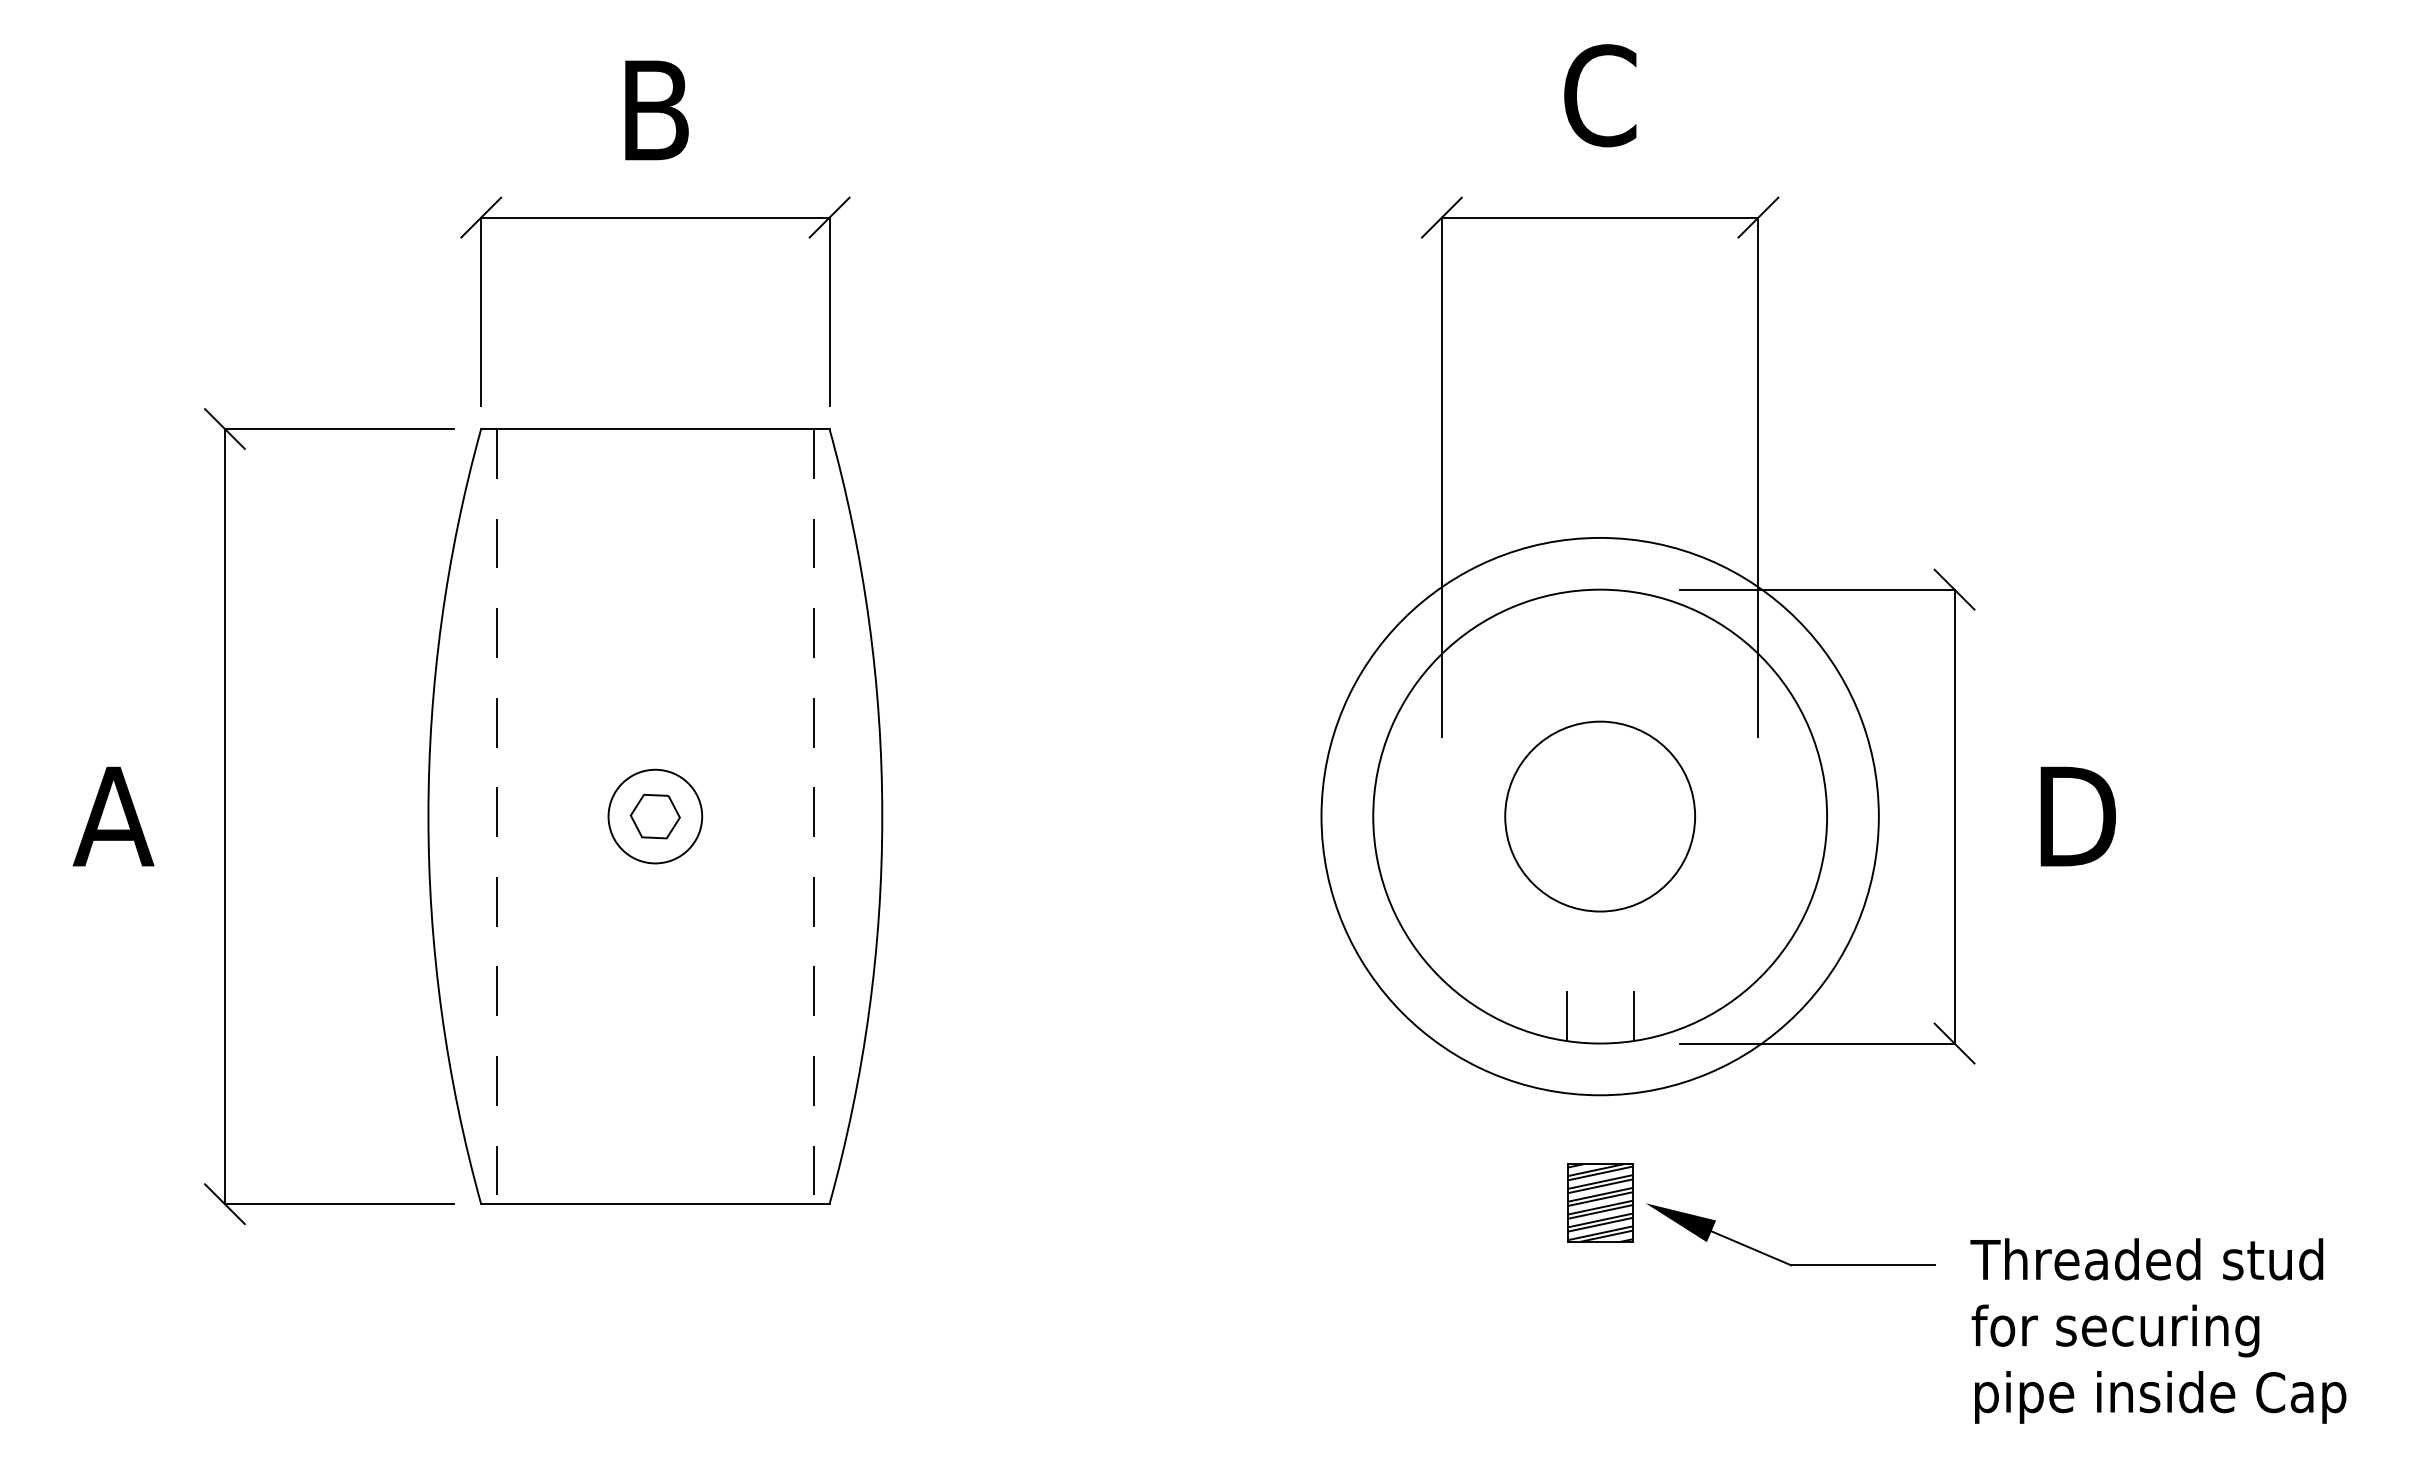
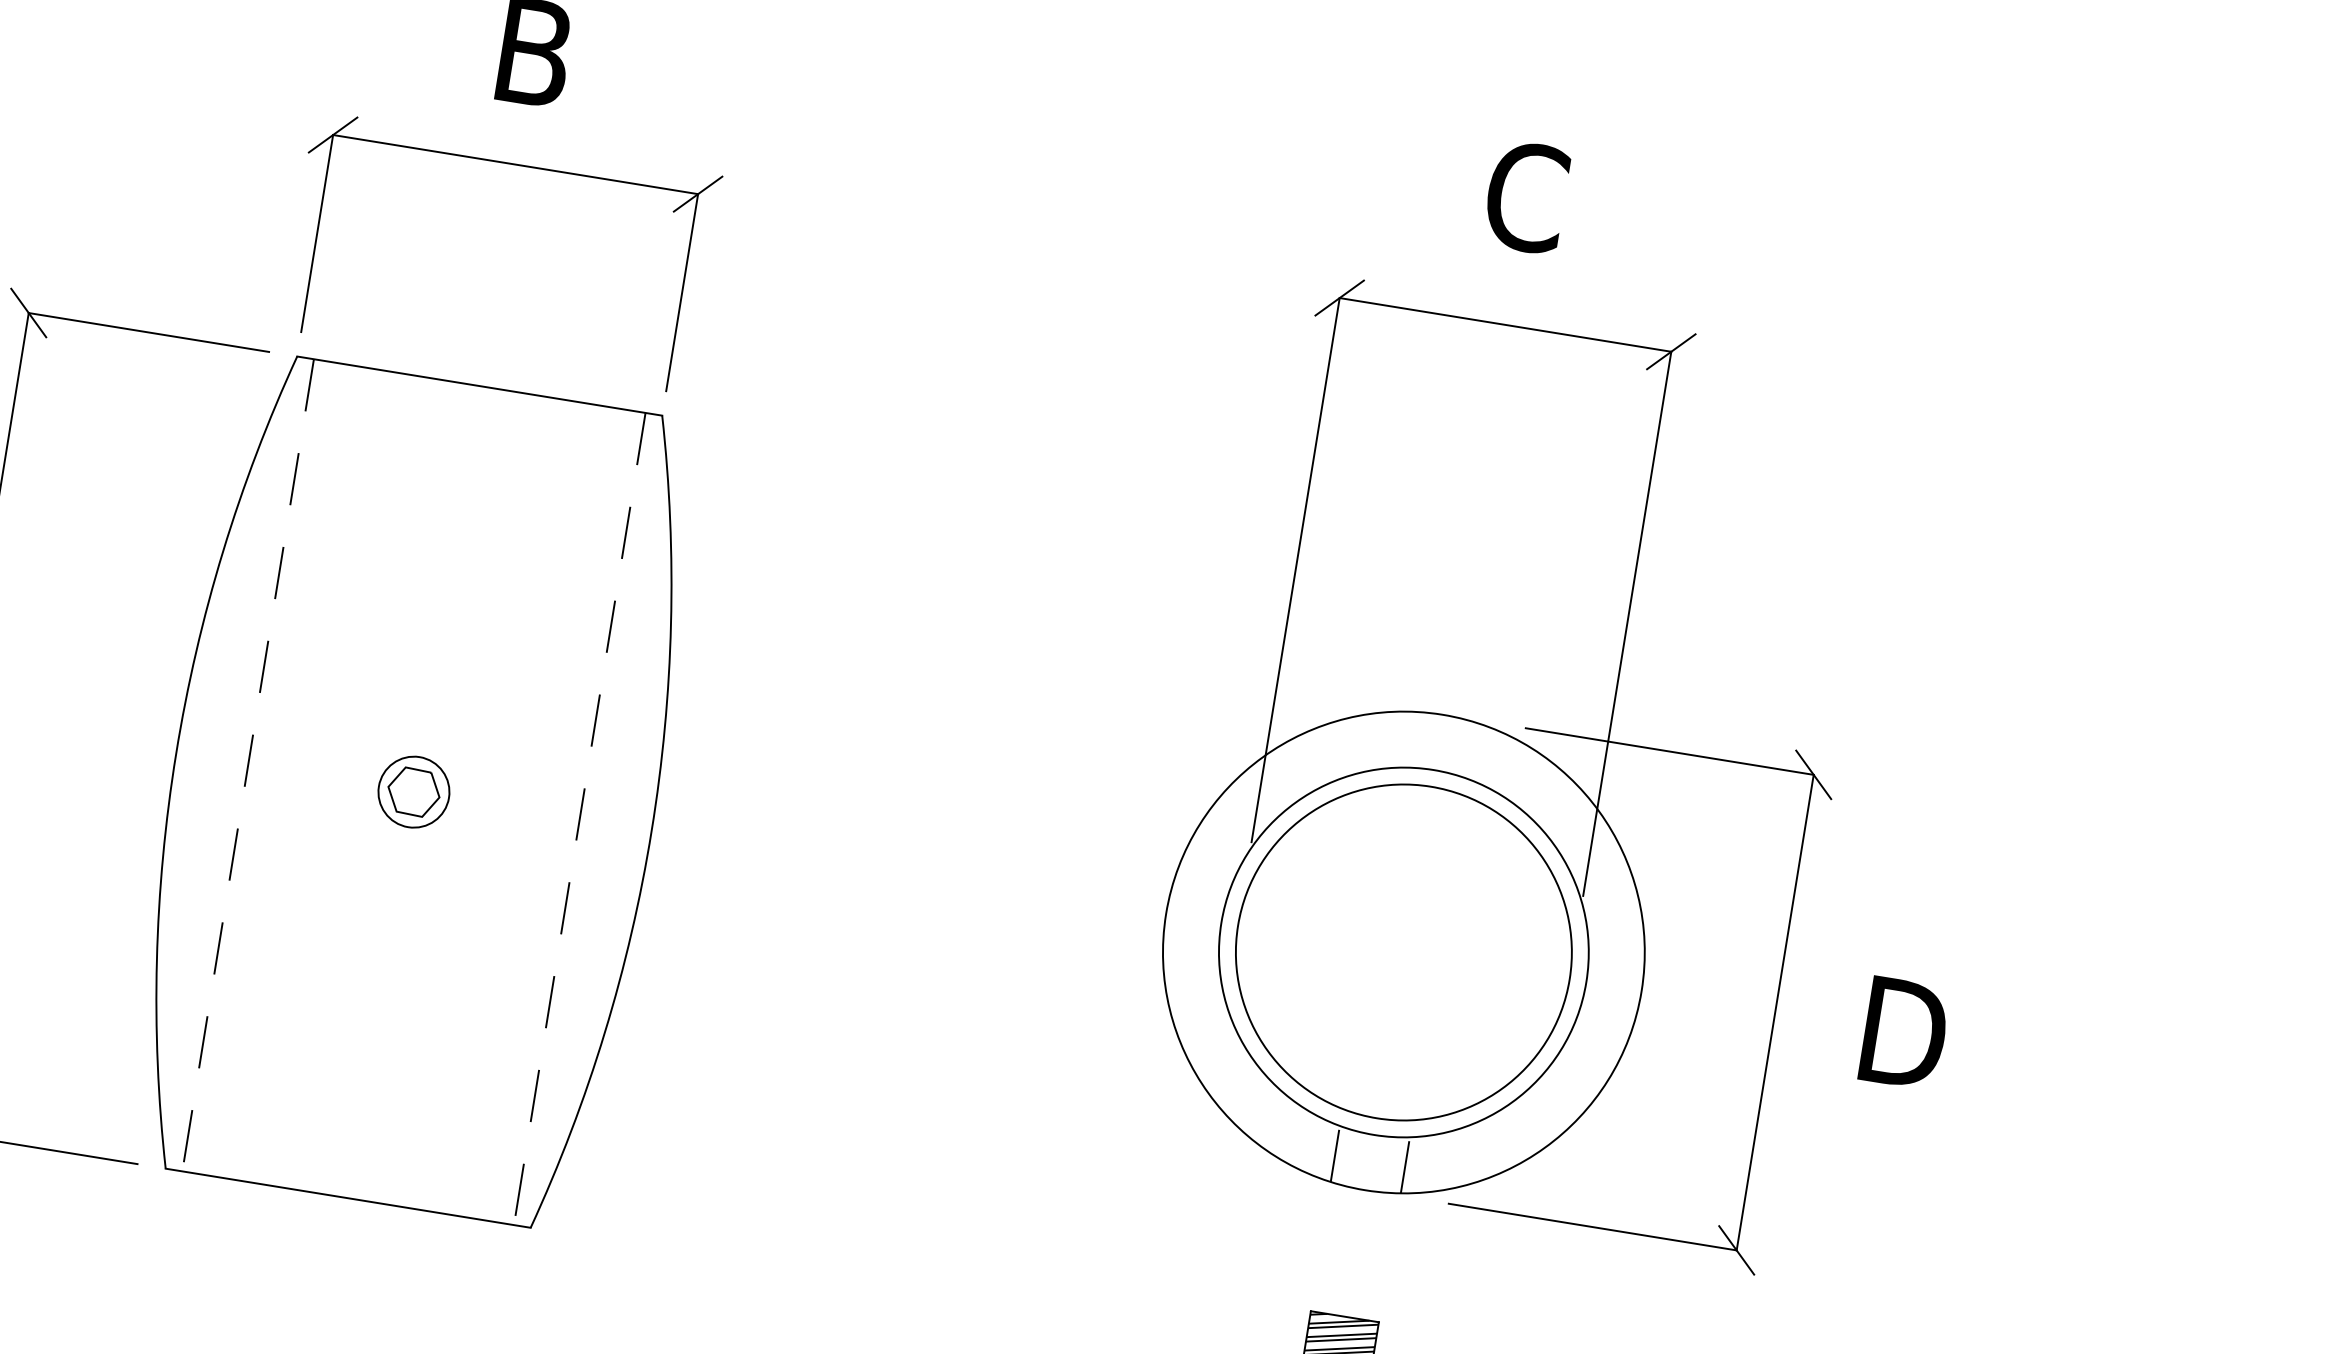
circle: (654, 816) -> (413, 791), size x0.71
circle: (1599, 816) -> (1403, 952), size x1.67
circle: (1600, 816) -> (1404, 952), size x0.62

